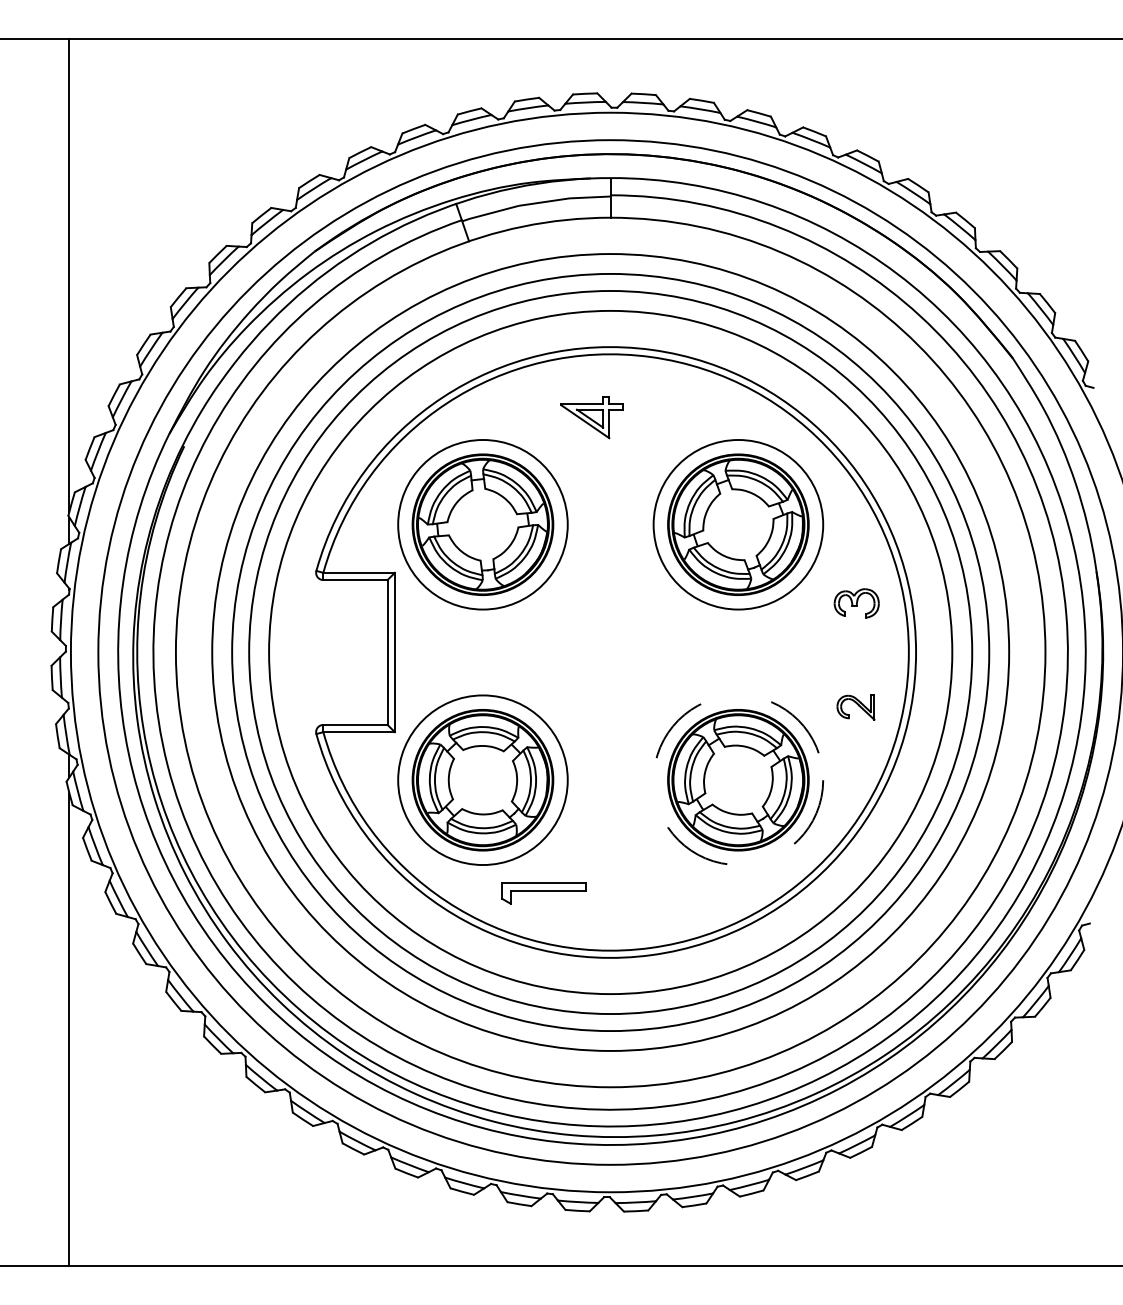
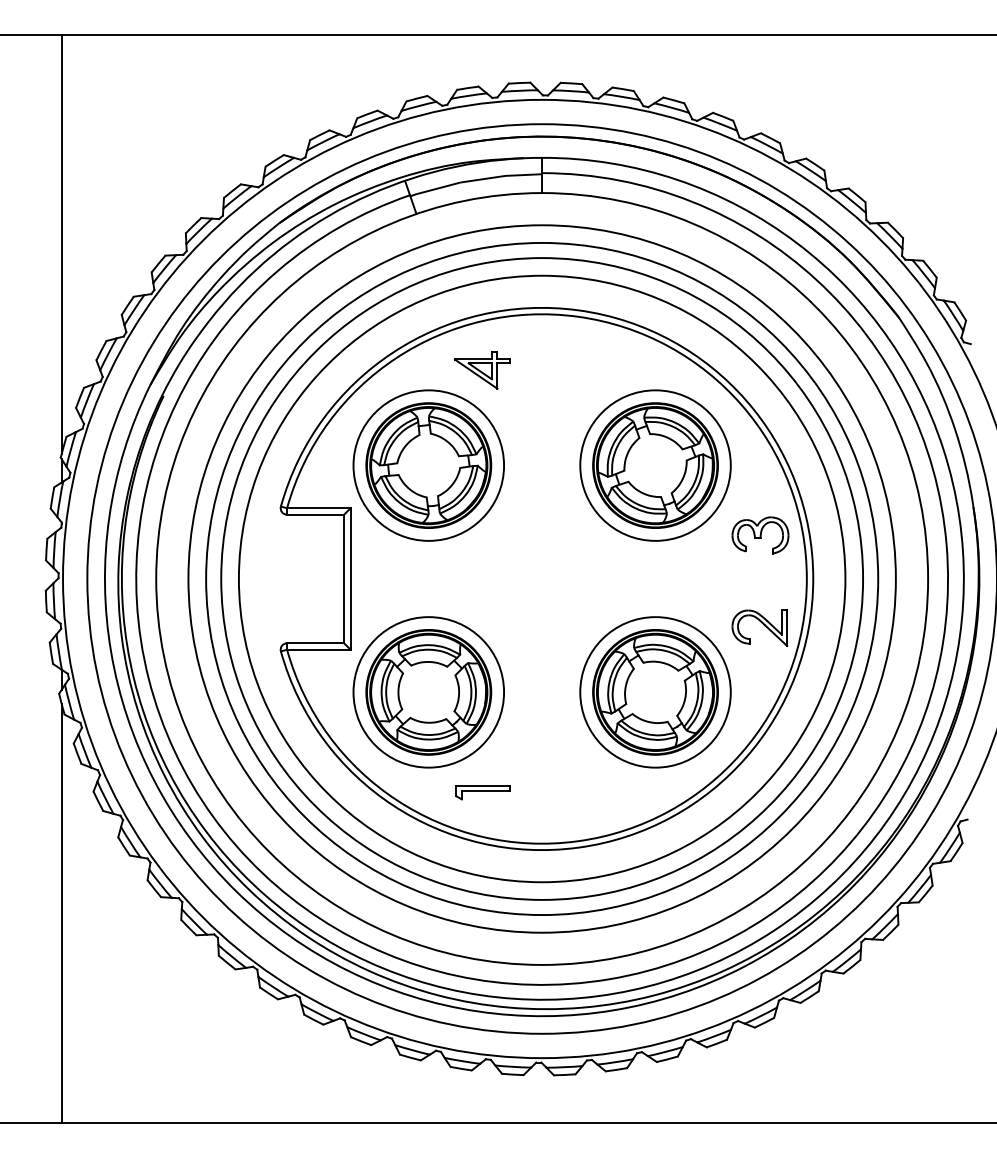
part: (591, 417) -> (481, 370), moved
part: (856, 603) -> (760, 535), size x1.43
part: (855, 707) -> (759, 627), size x1.67
circle: (738, 780) -> (655, 692), dashed -> solid
part: (543, 893) -> (482, 792), size x0.71

